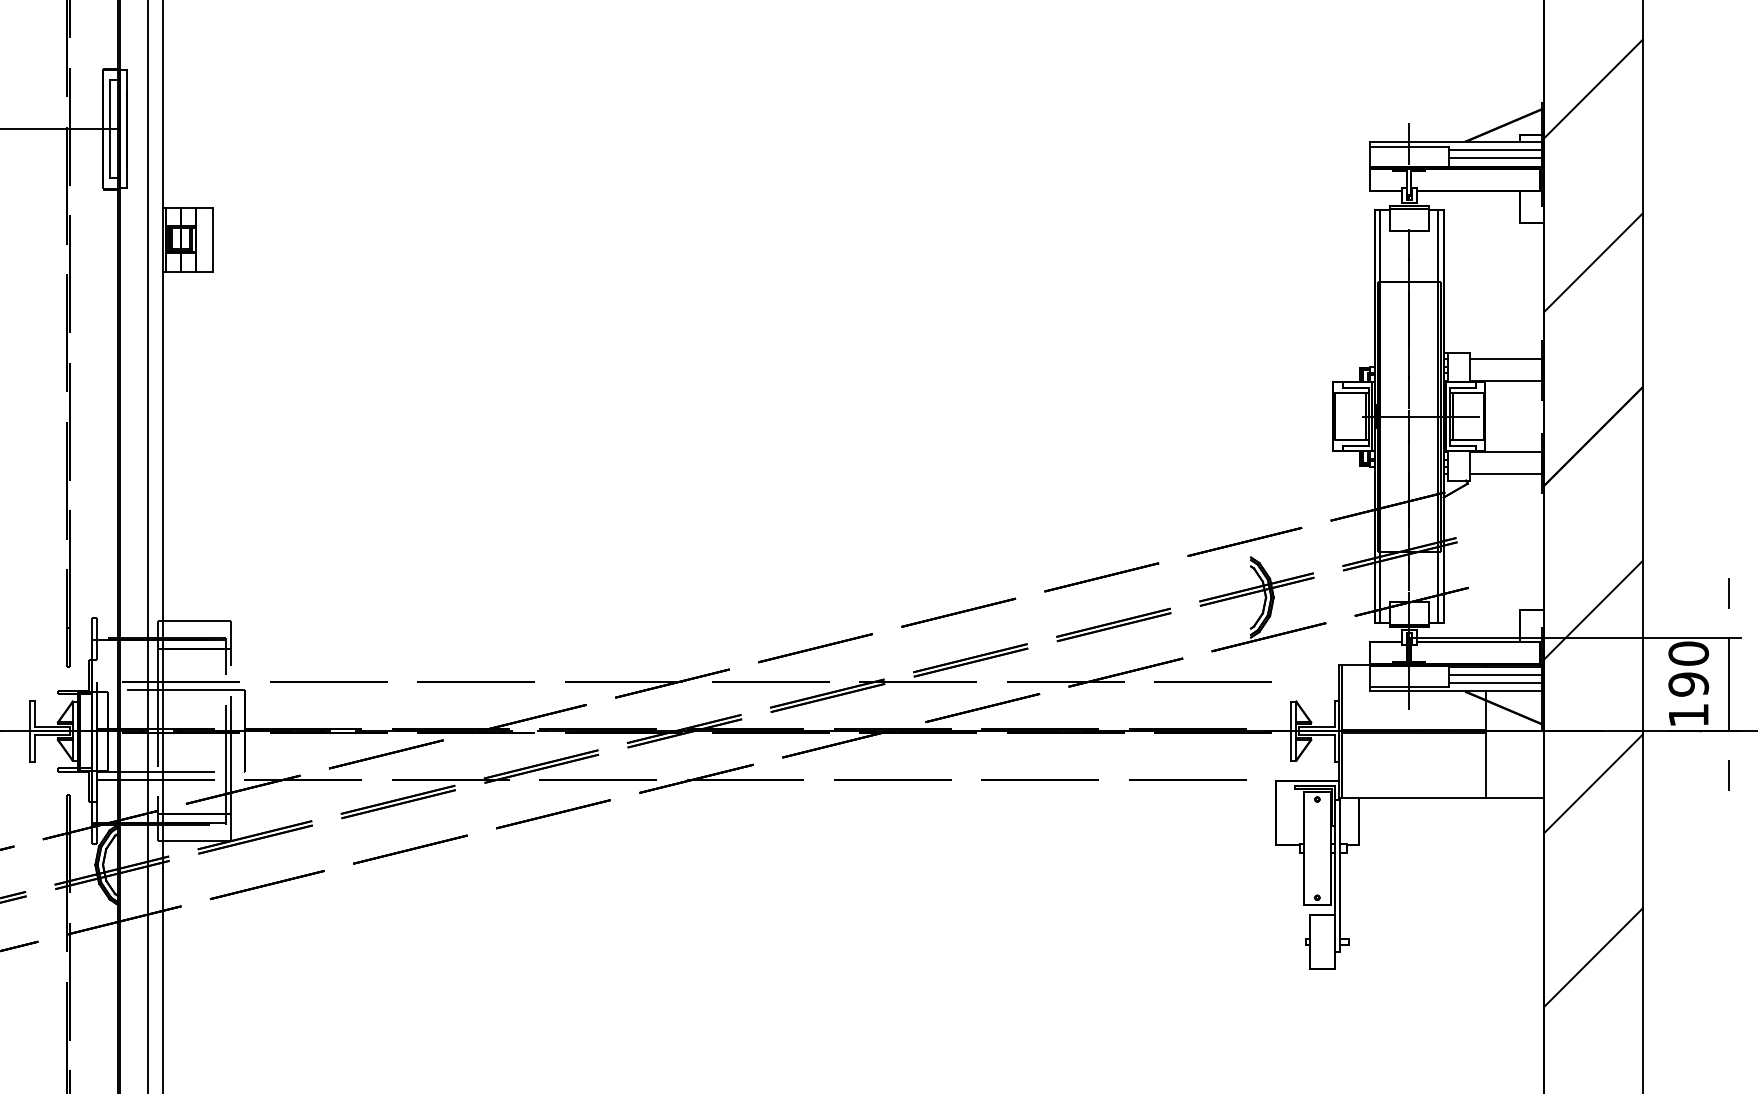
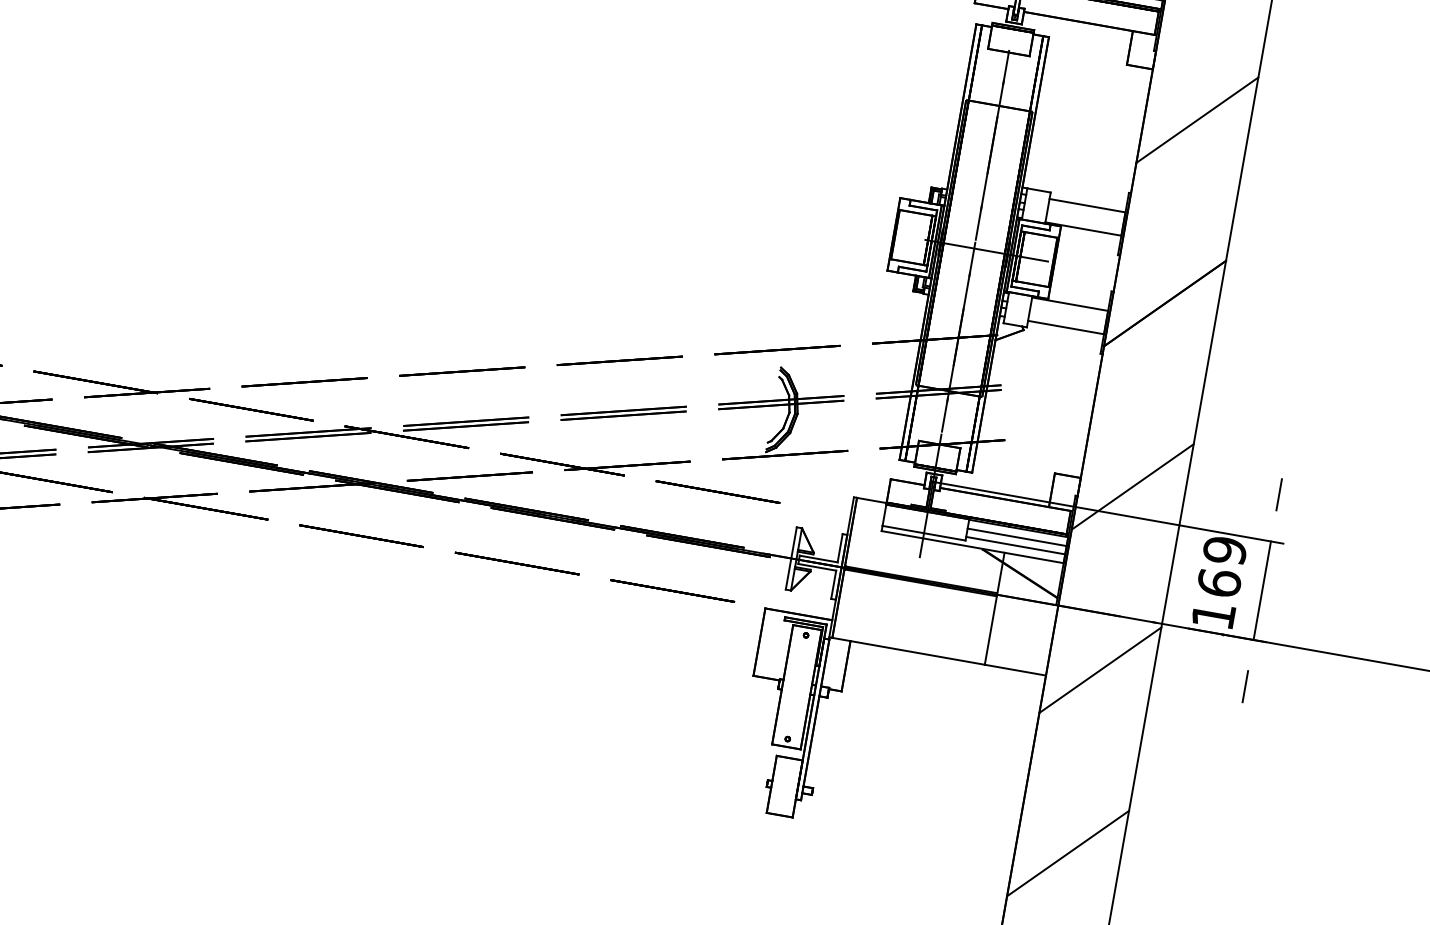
text: (1688, 668) -> (1222, 566), 190 -> 169

